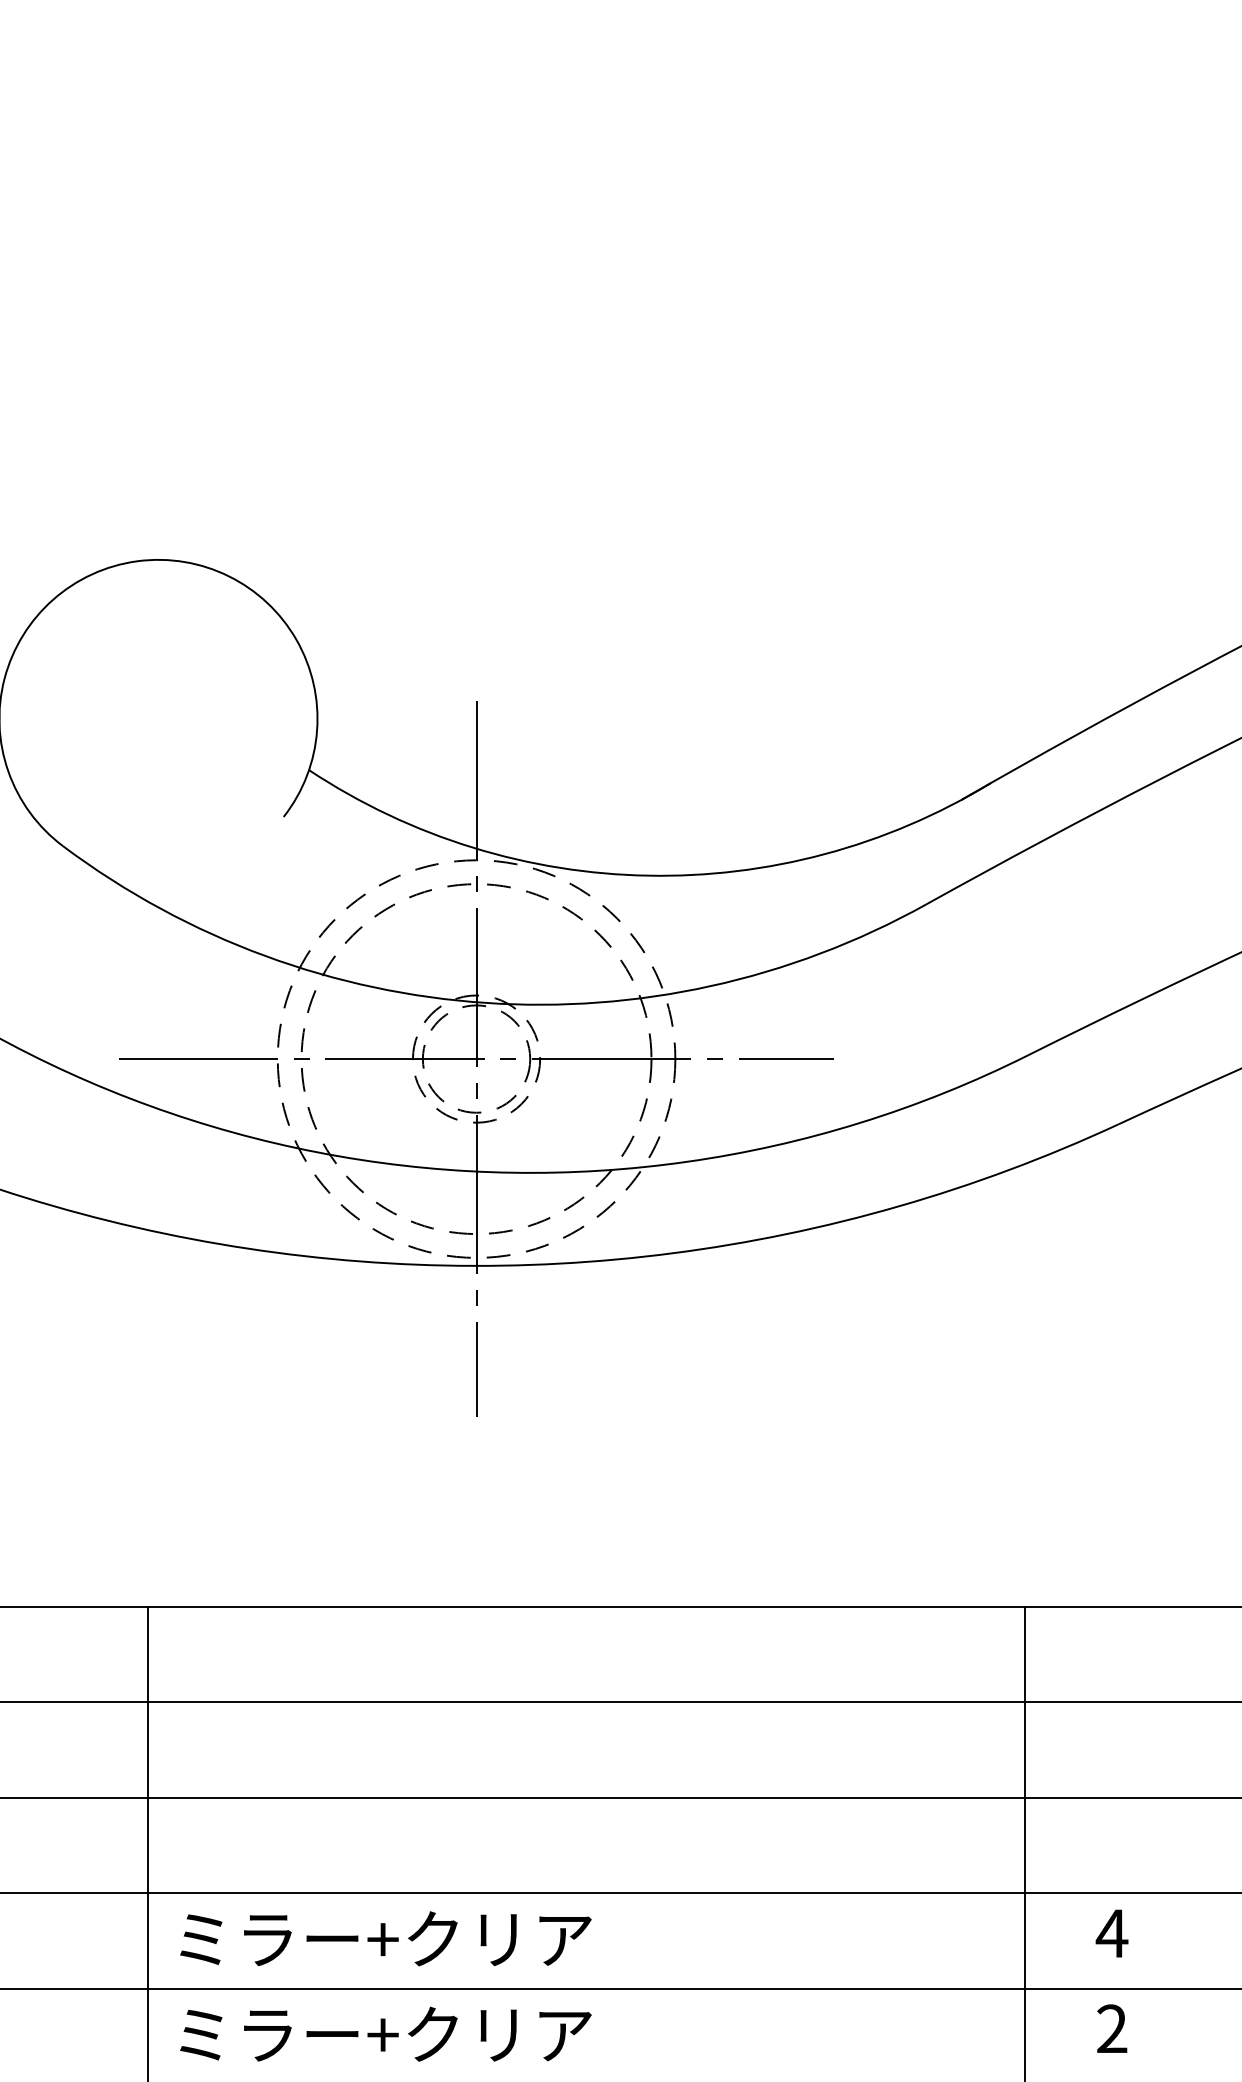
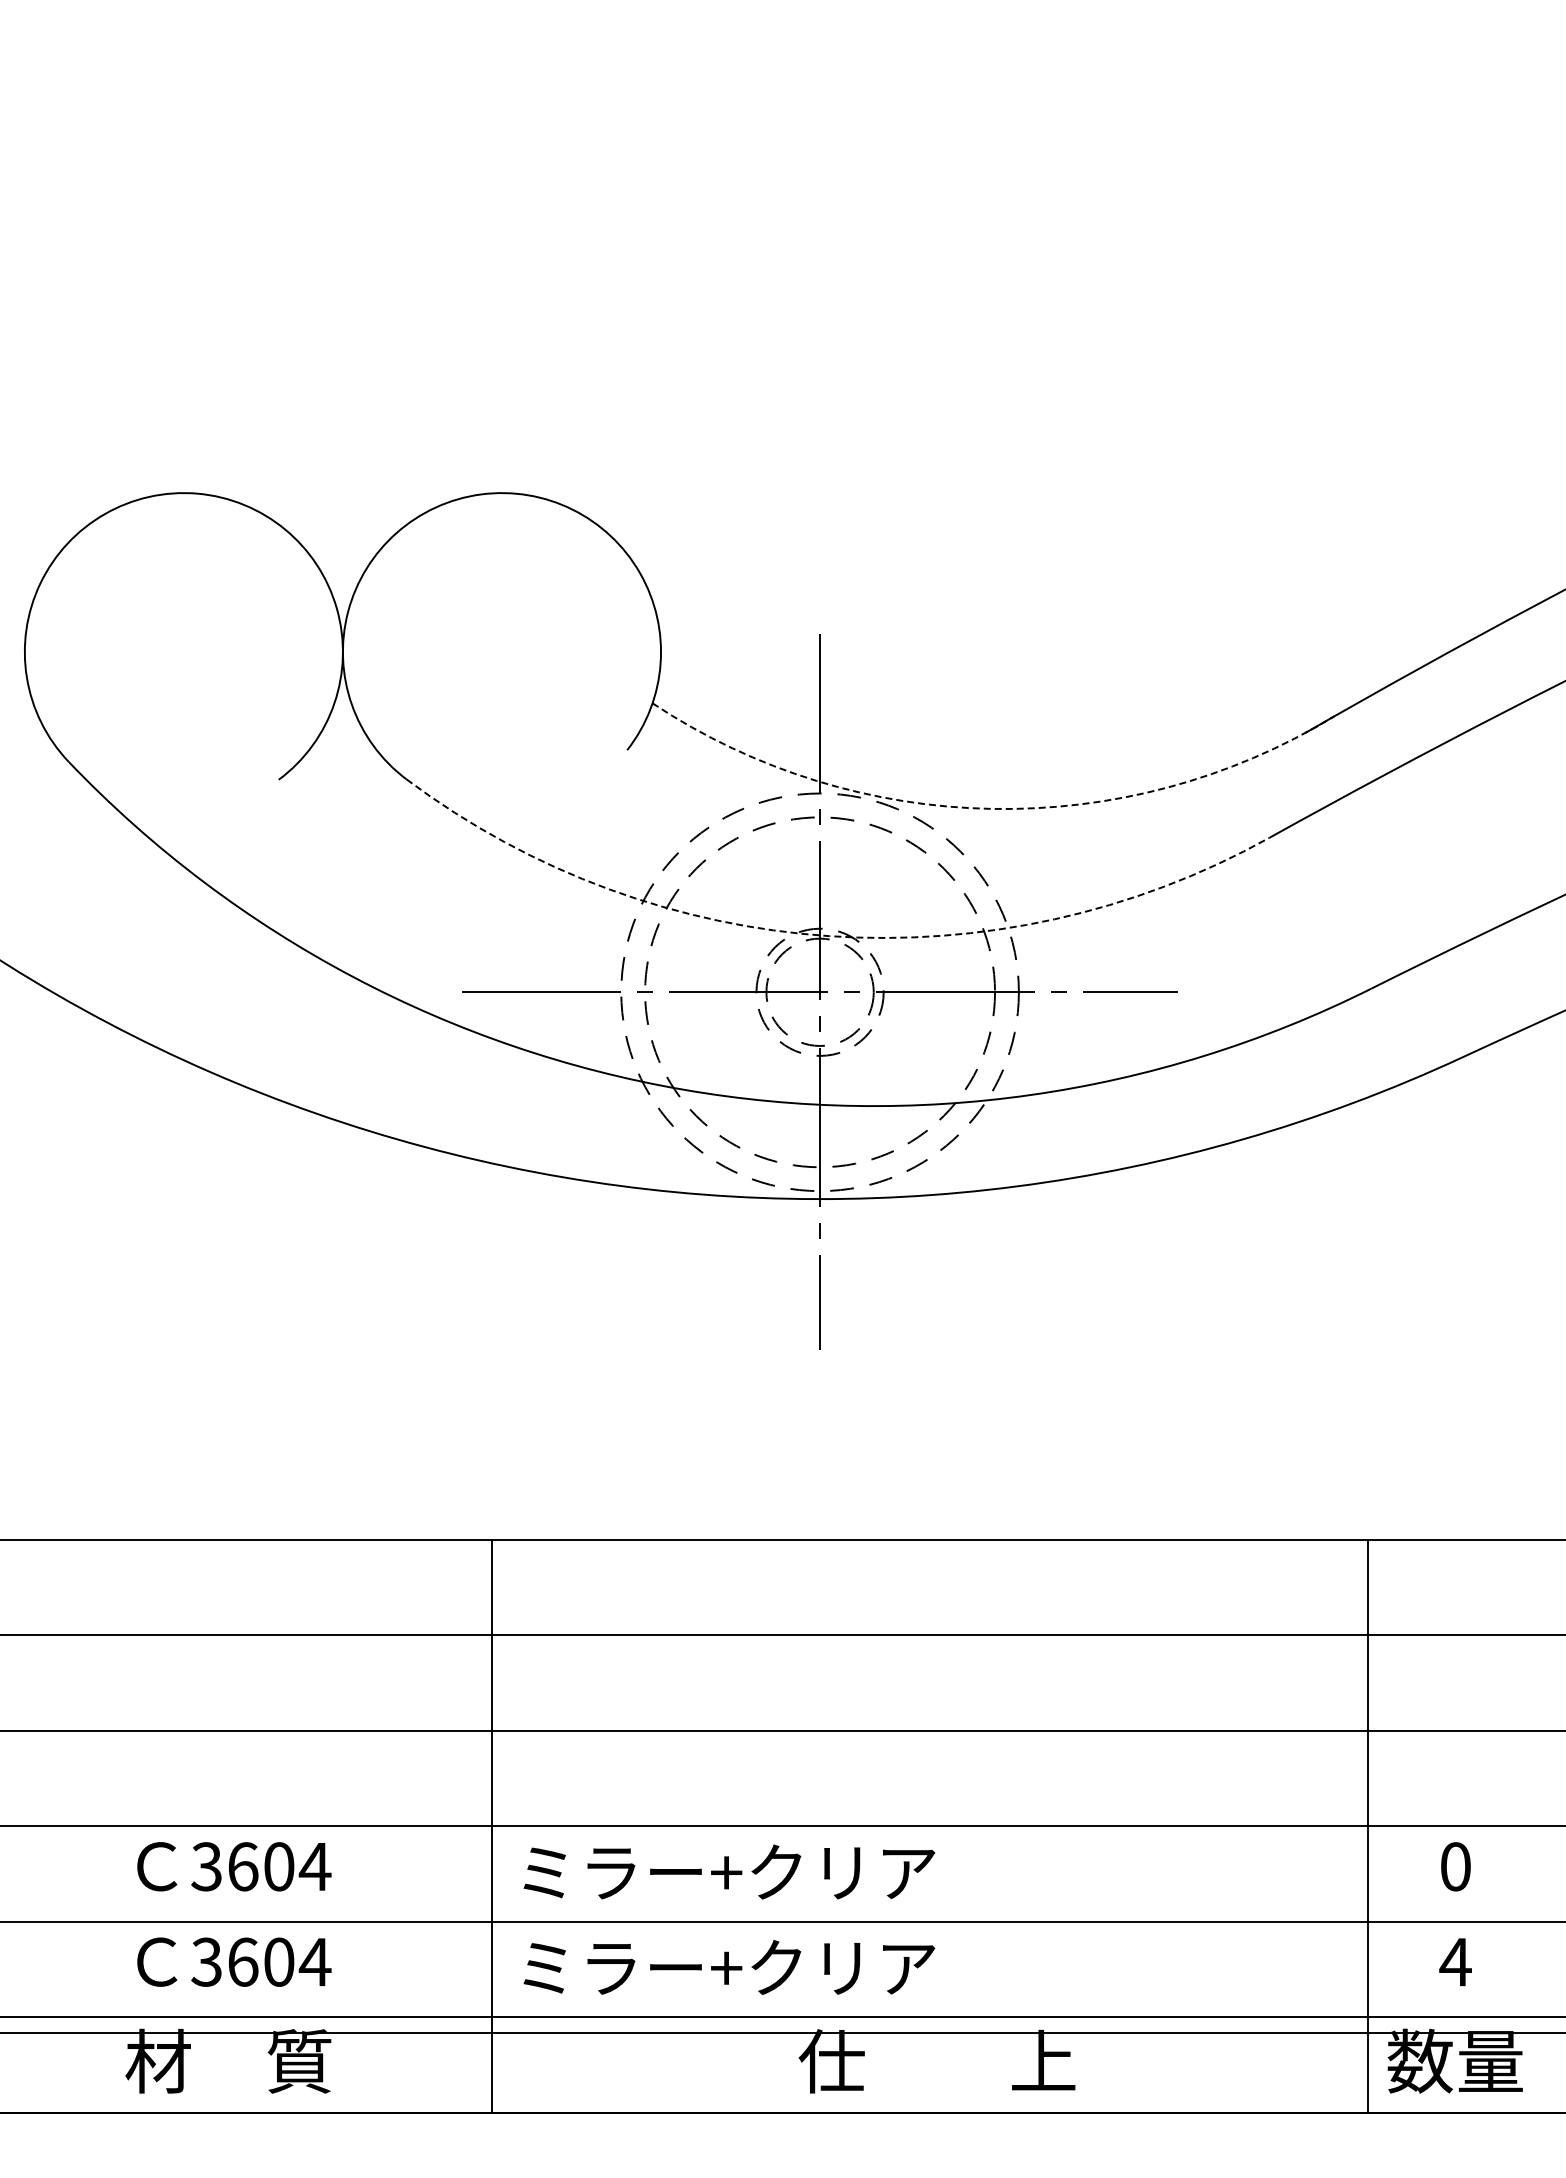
arc: (647, 875) -> (991, 808), solid -> dashed
arc: (485, 1003) -> (829, 936), solid -> dashed
text: (1111, 1933) -> (1455, 1866), 4 -> 0
text: (1111, 2028) -> (1455, 1961), 2 -> 4

